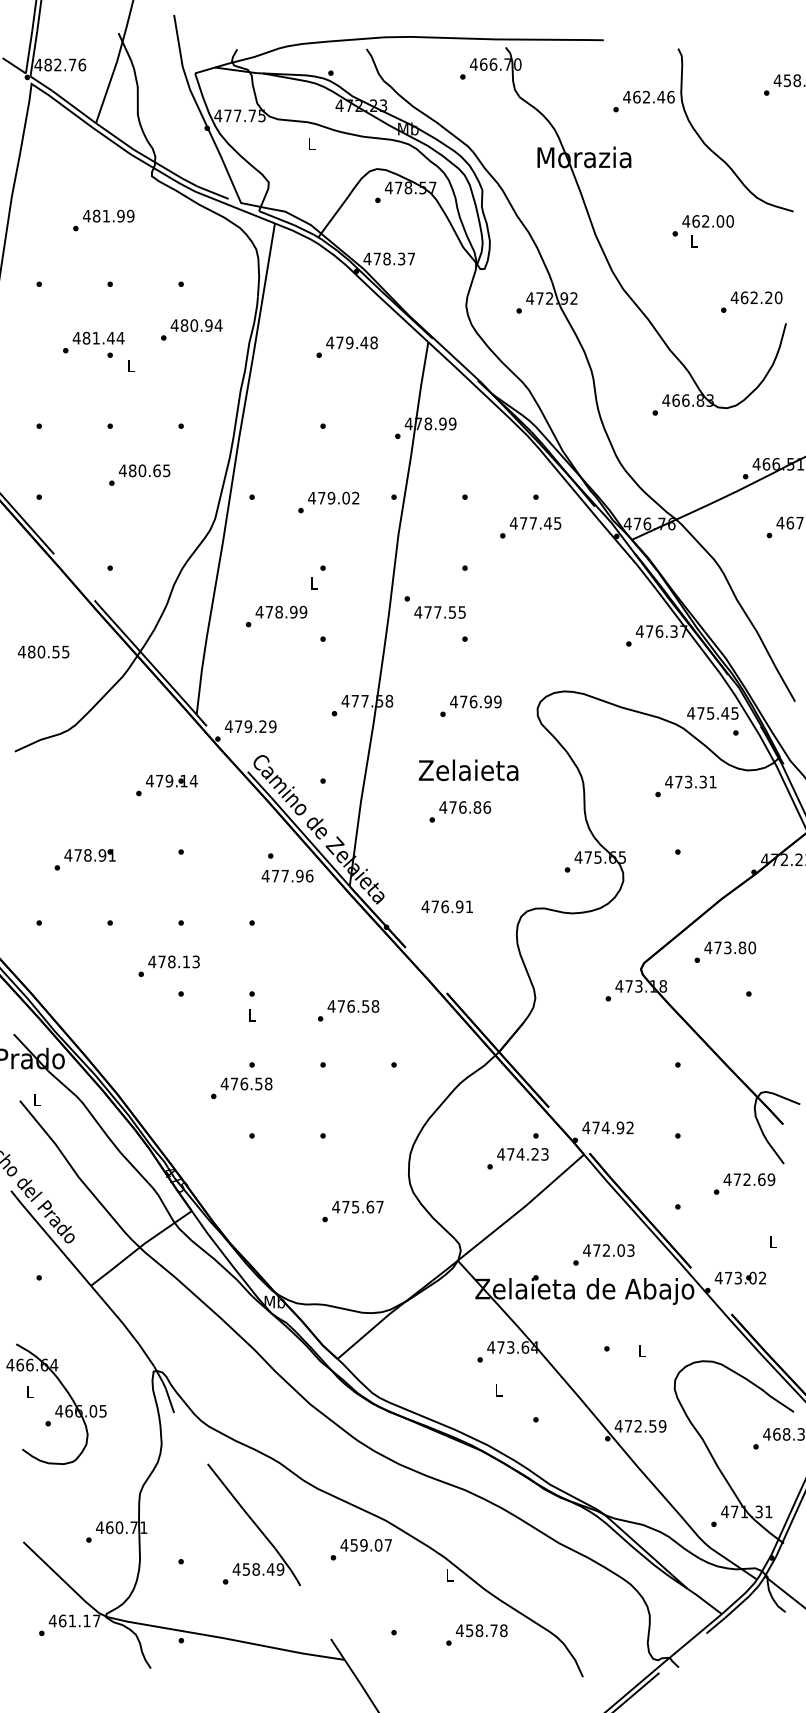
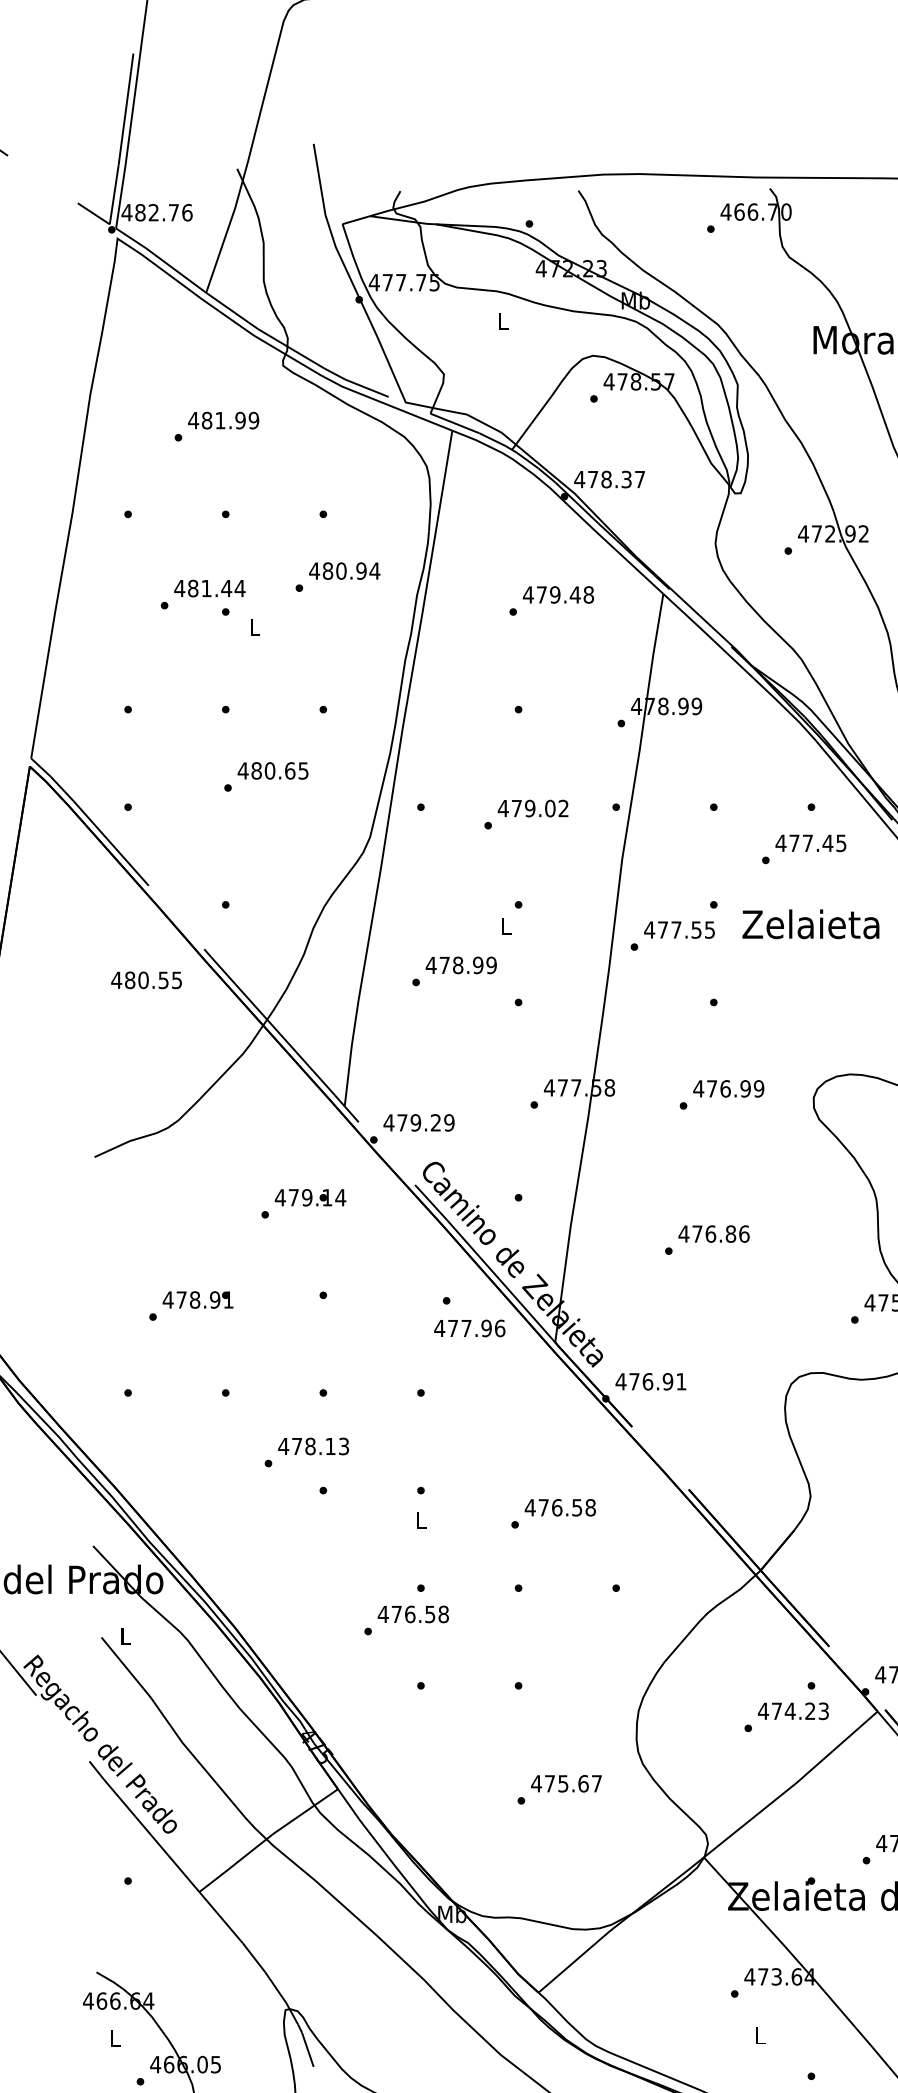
text: (439, 612) -> (678, 930), moved
text: (43, 651) -> (146, 979), moved
text: (468, 770) -> (810, 924), moved
text: (446, 906) -> (649, 1381), moved

